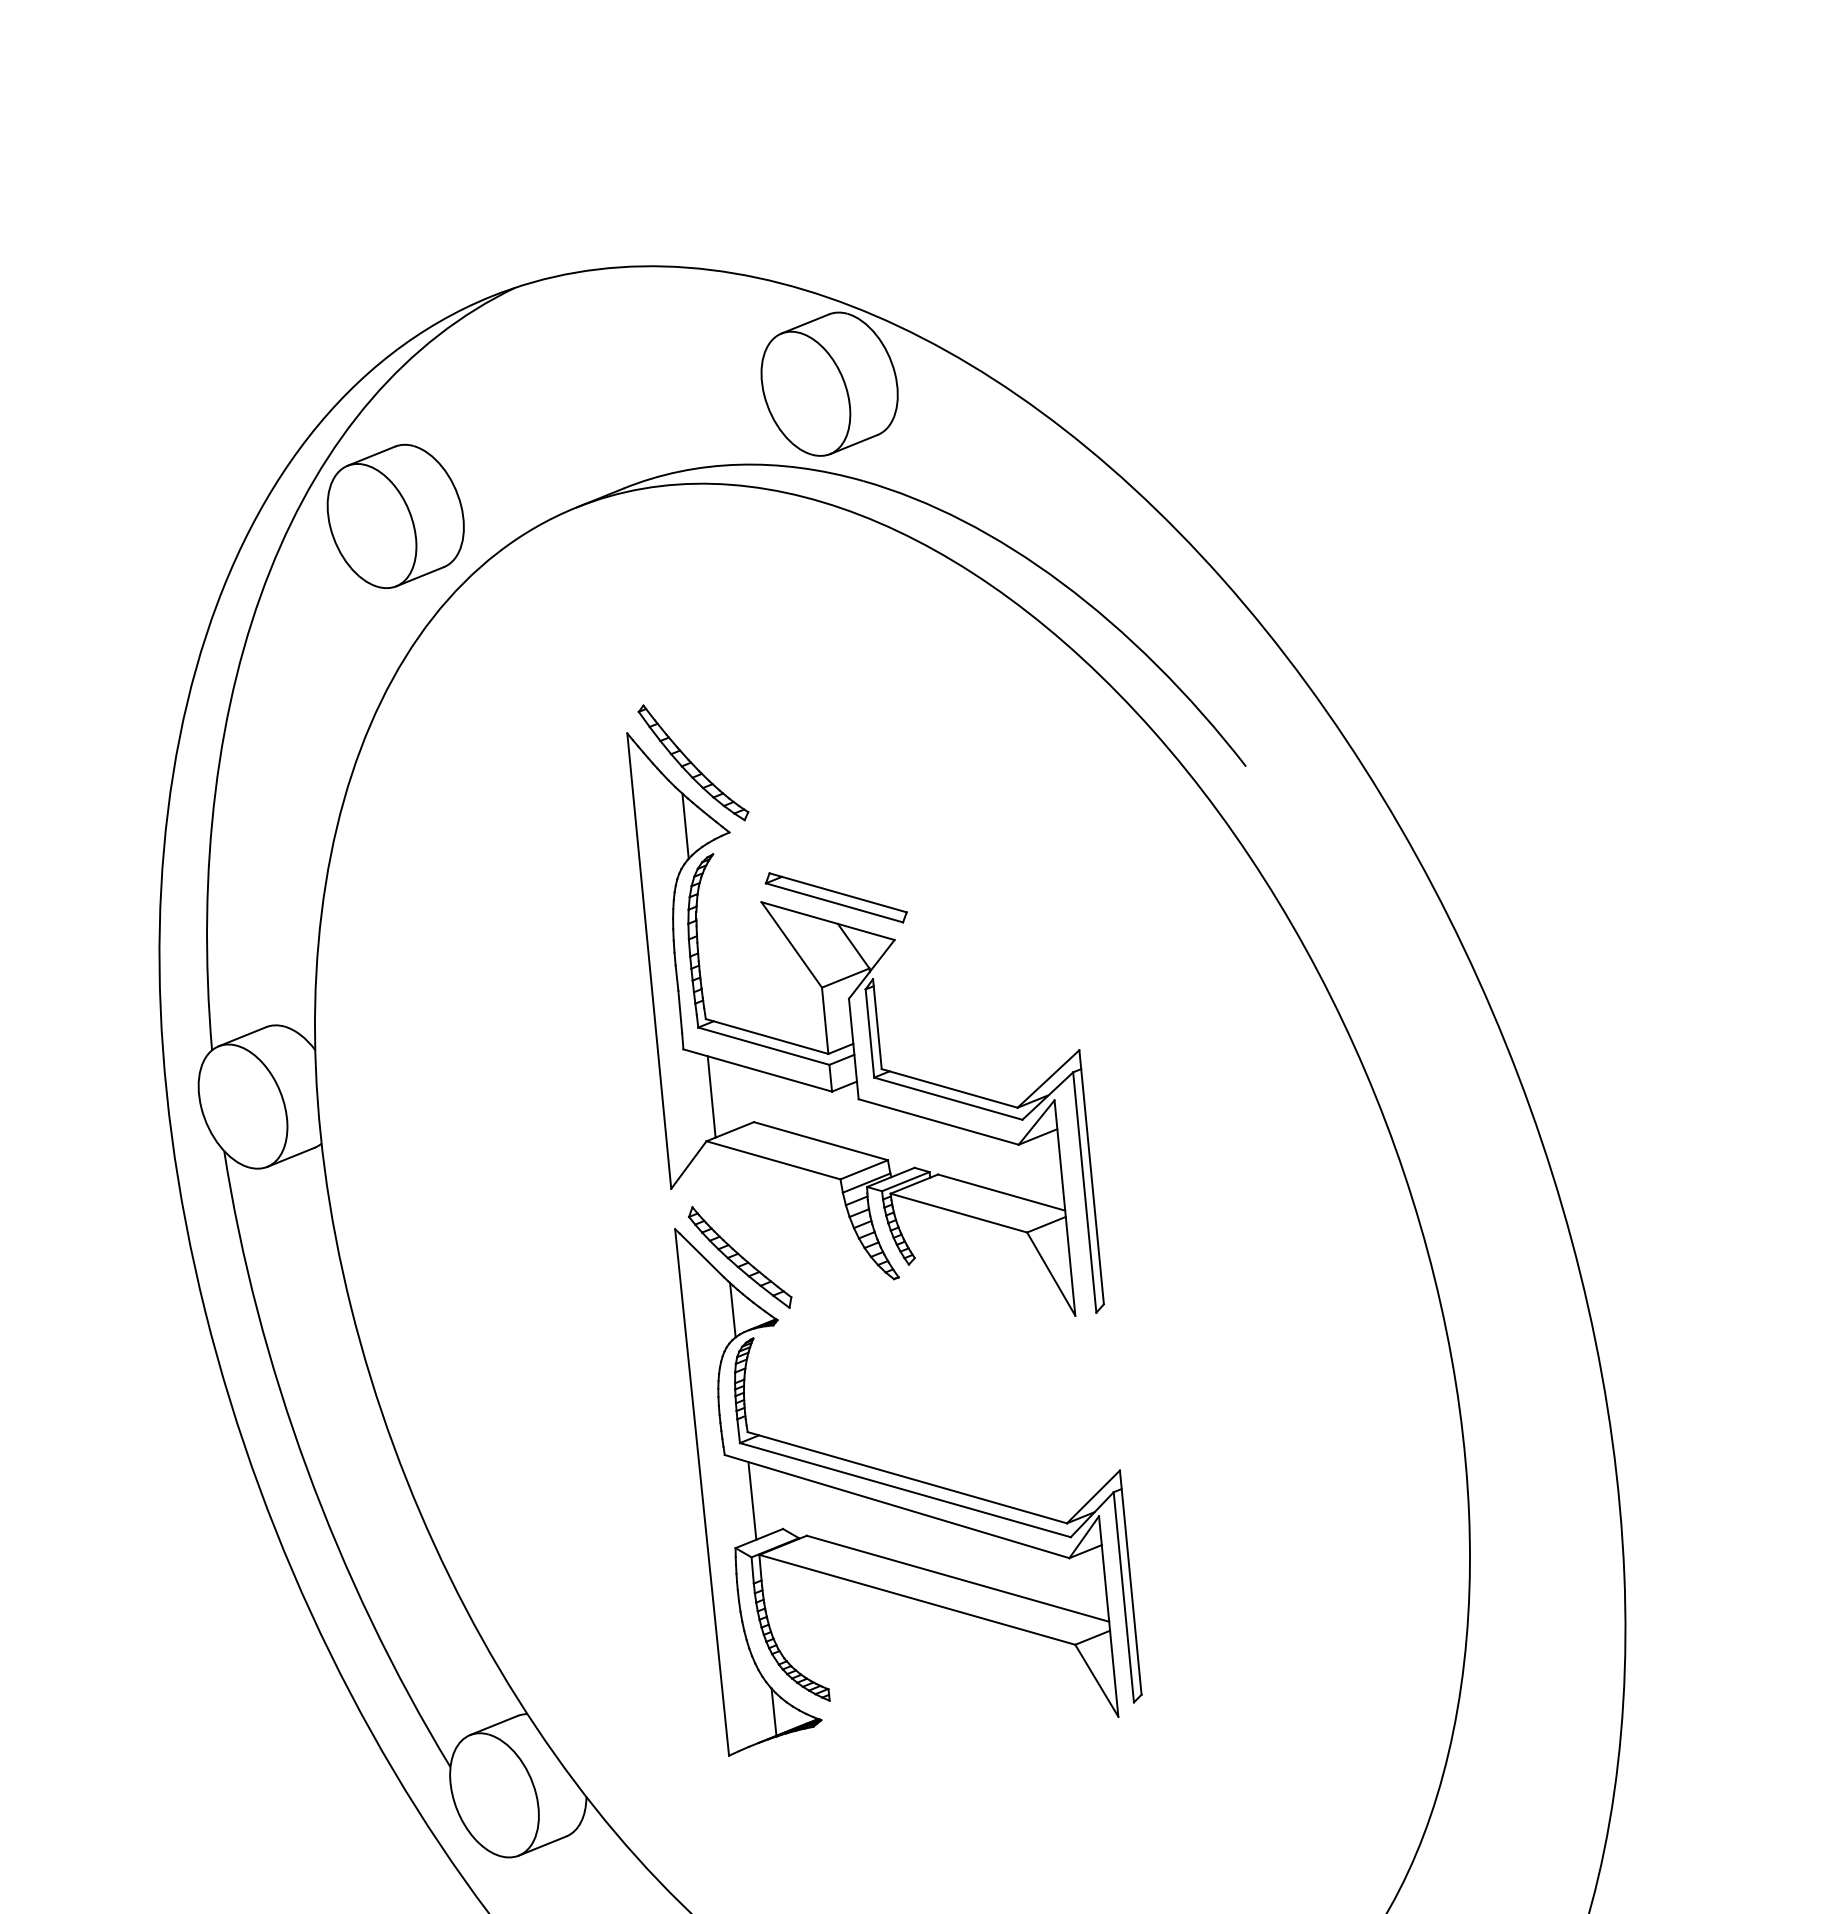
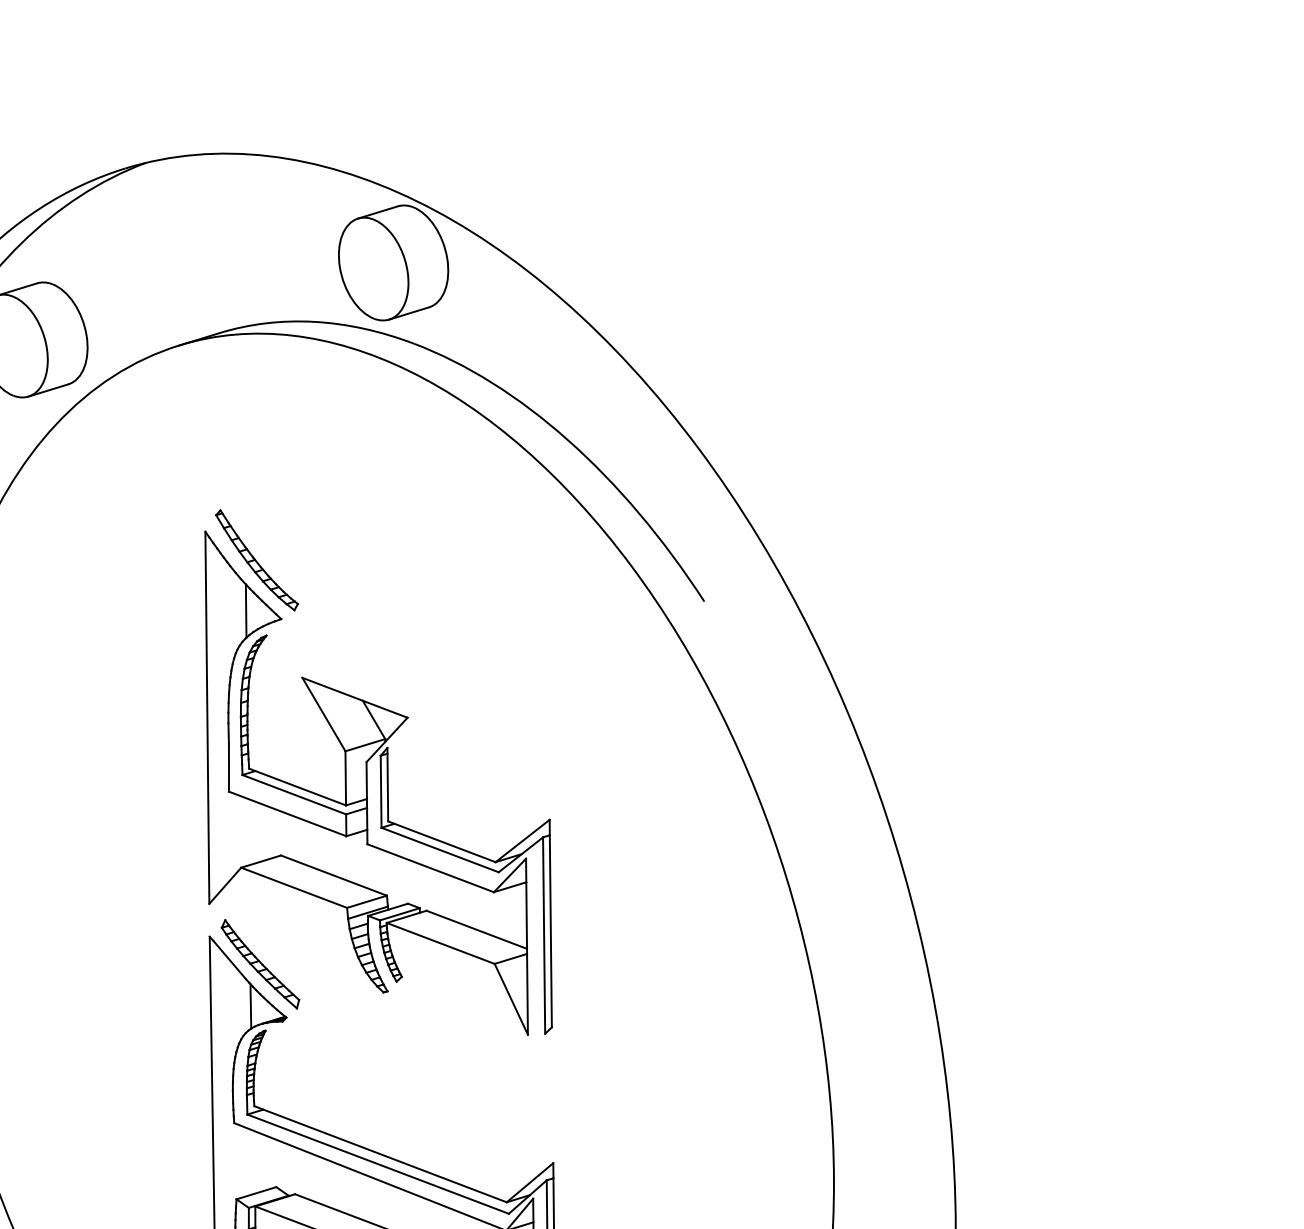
part: (835, 897) -> (362, 679), removed
line: (711, 1096) -> (248, 831), removed
line: (752, 1500) -> (253, 1161), removed

